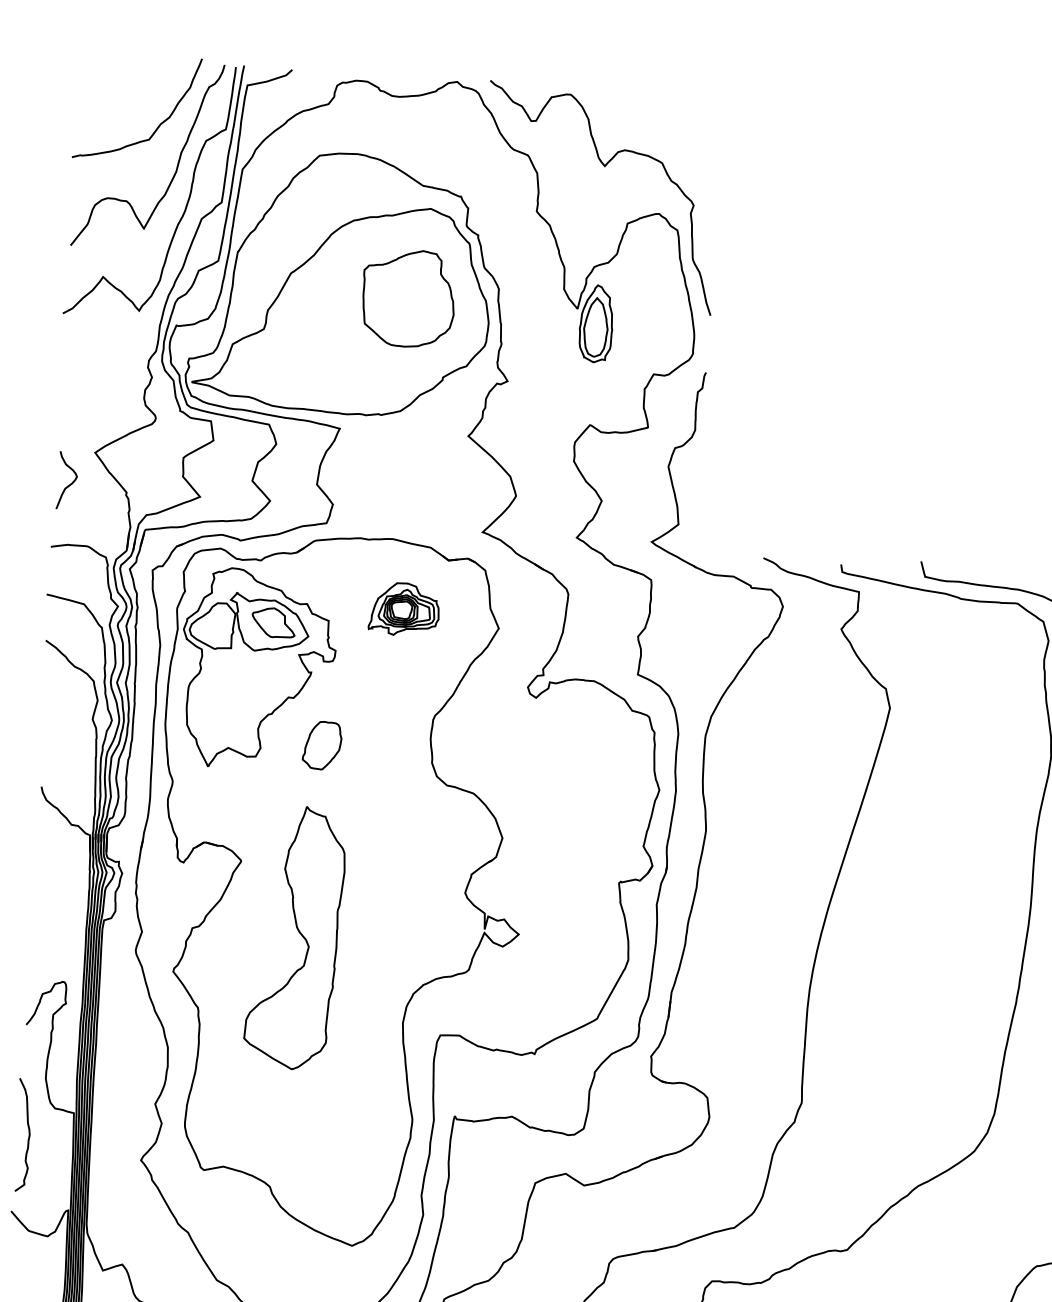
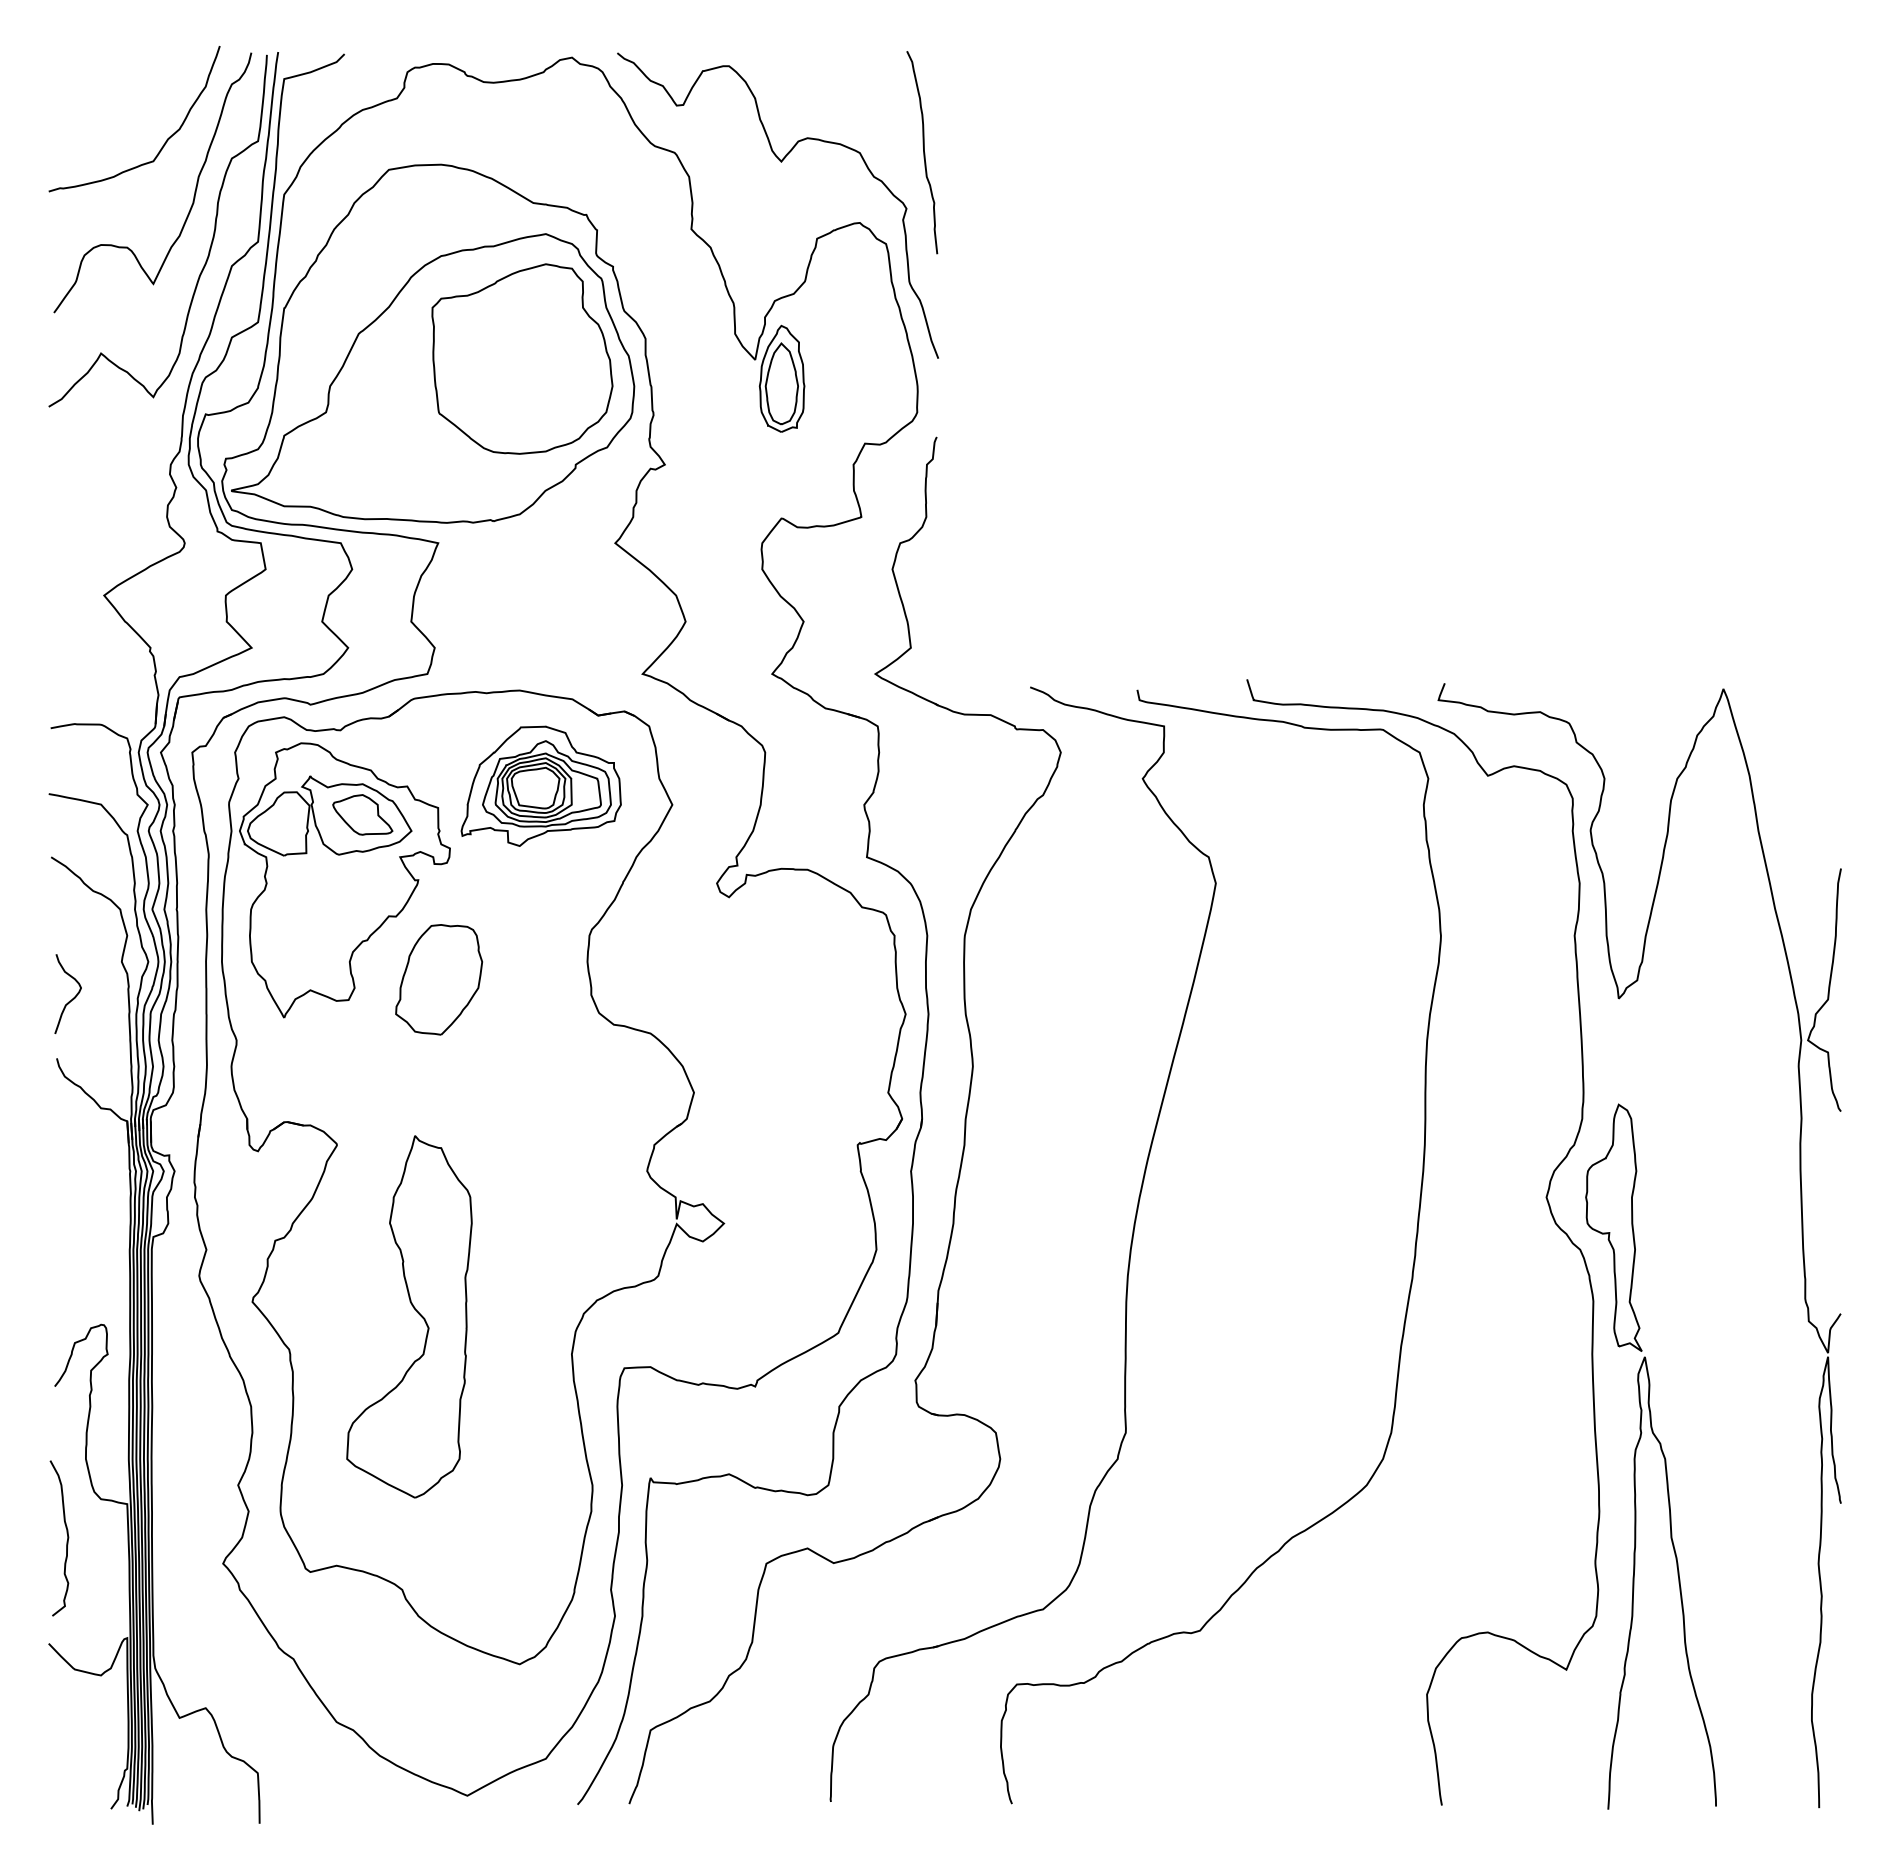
curve: (708, 165) -> (923, 152), added
part: (408, 298) -> (522, 358), size x1.43
curve: (70, 484) -> (72, 998), moved
part: (403, 608) -> (540, 785), size x1.67
part: (322, 745) -> (439, 979), size x1.67
part: (300, 933) -> (415, 1310), moved

